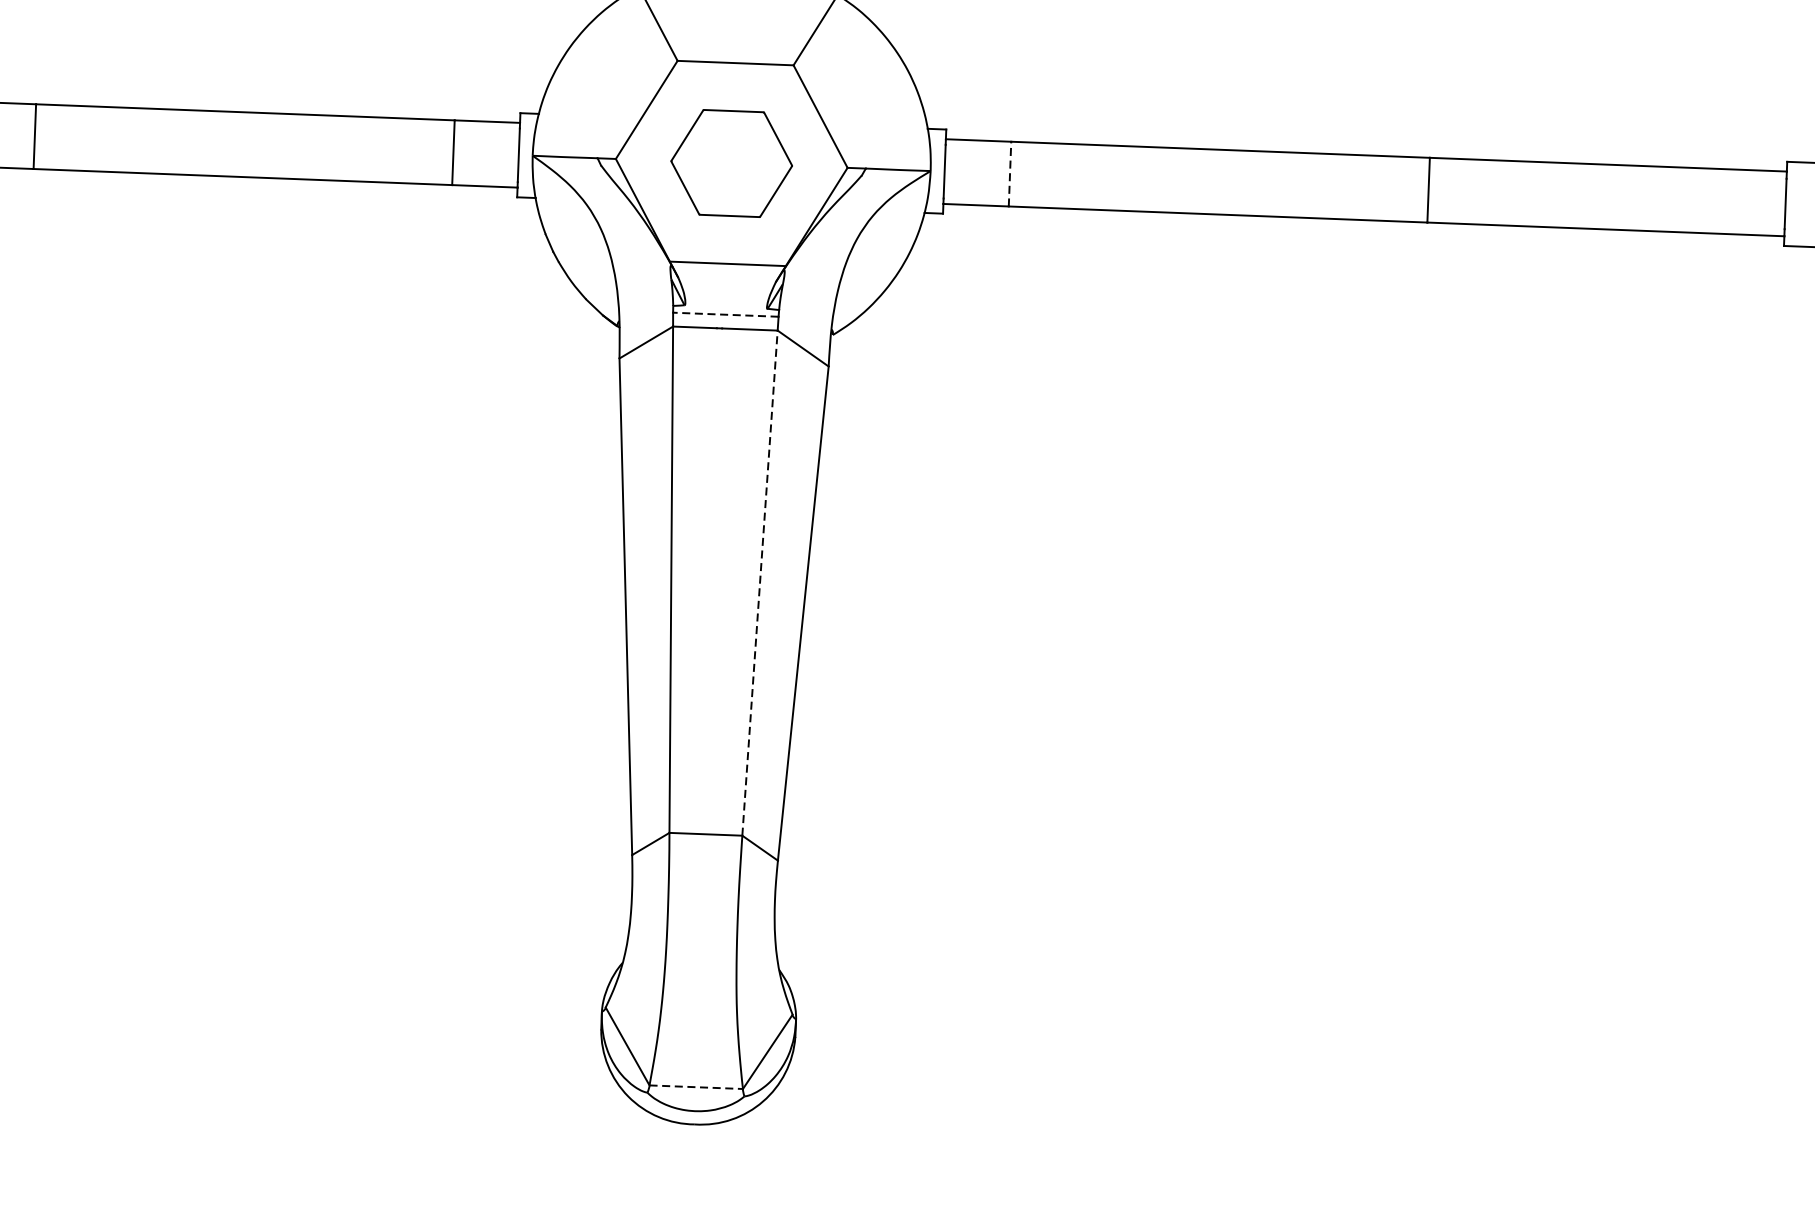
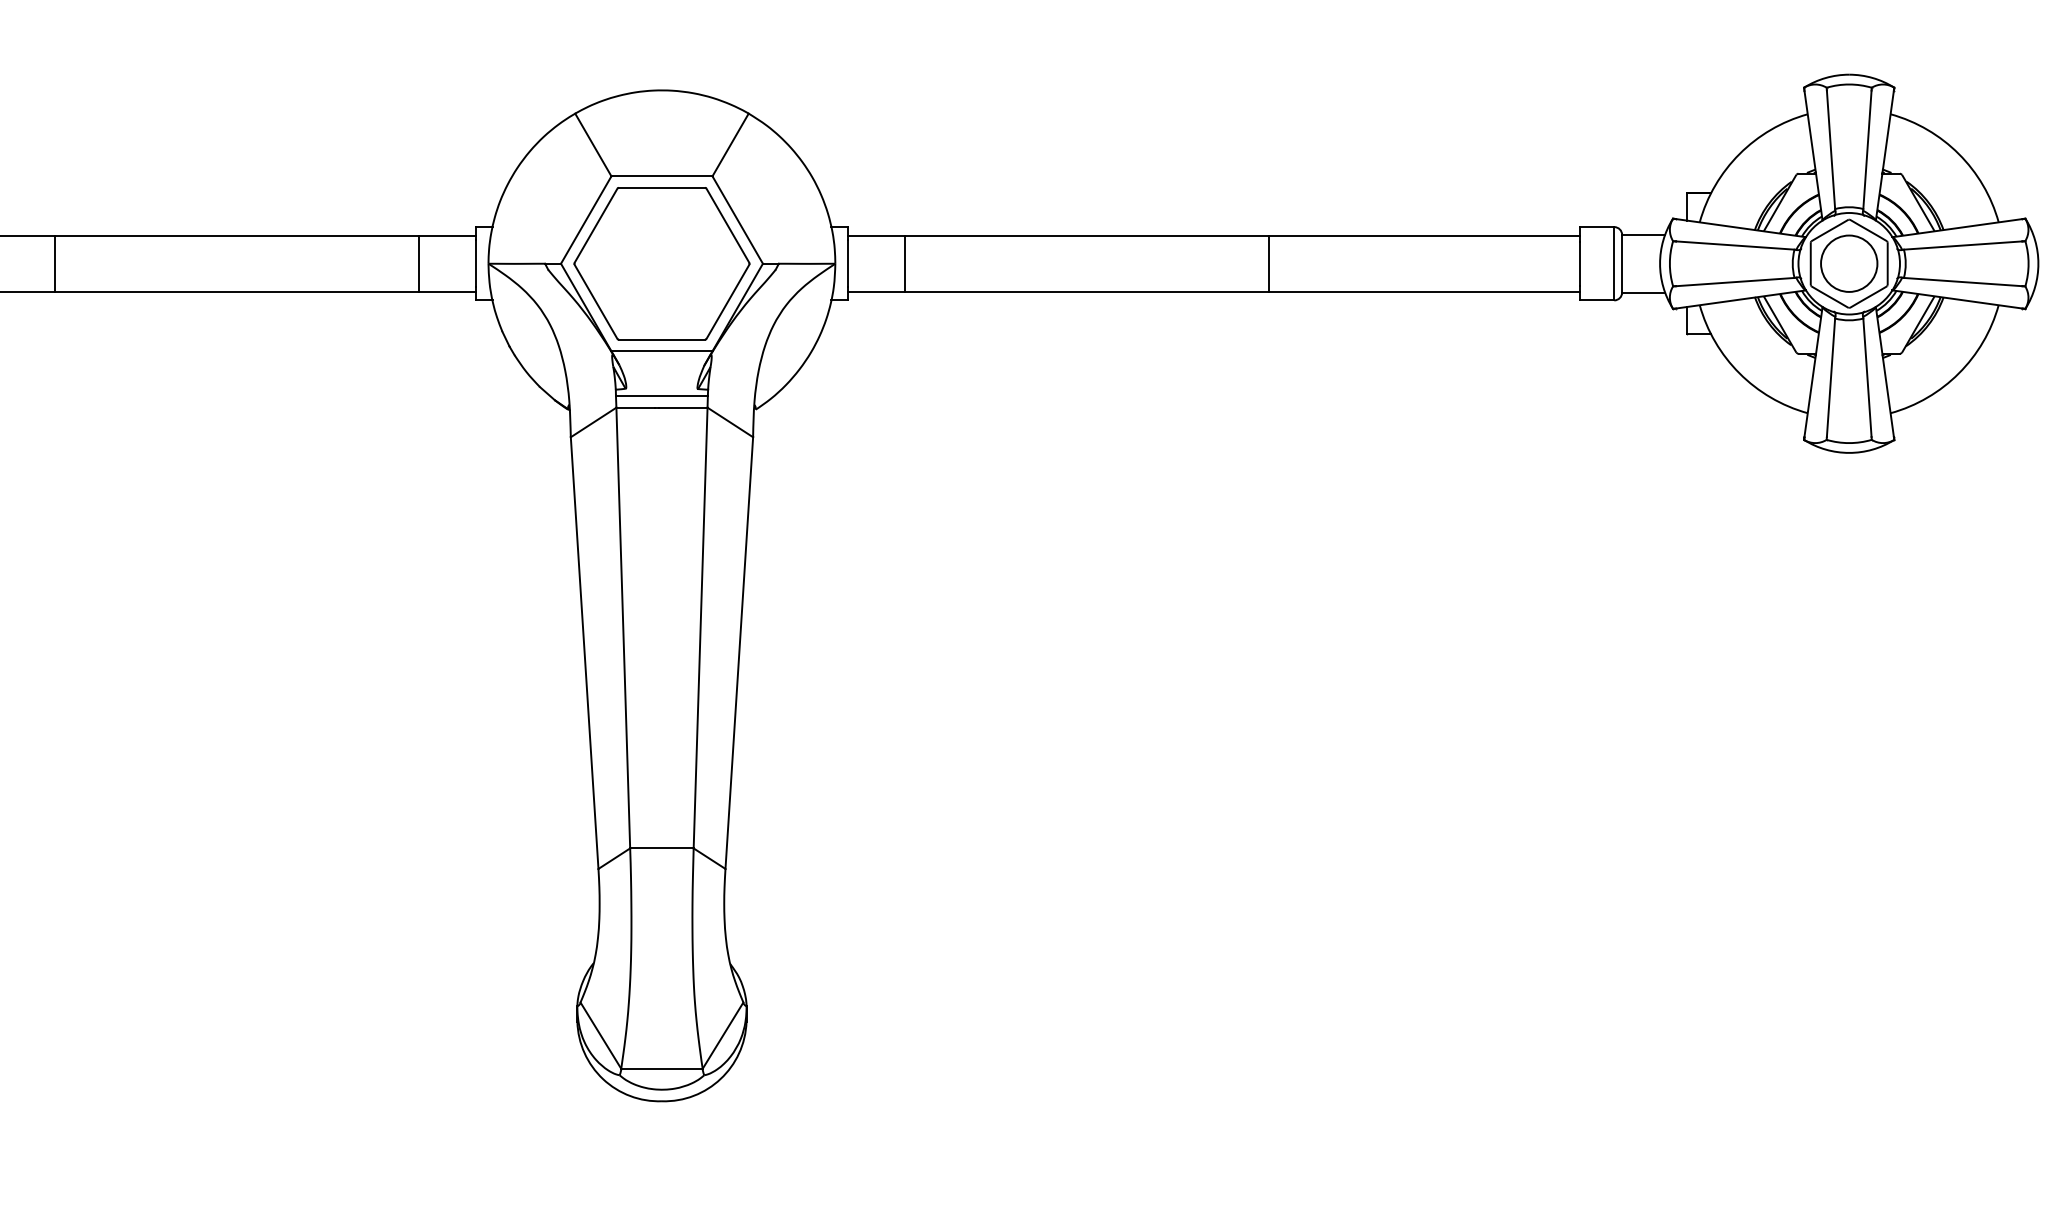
part: (731, 163) -> (661, 263), size x1.67
line: (1010, 173) -> (904, 263), dashed -> solid
line: (725, 314) -> (661, 395), dashed -> solid
line: (759, 582) -> (700, 627), dashed -> solid
line: (695, 1086) -> (661, 1068), dashed -> solid

